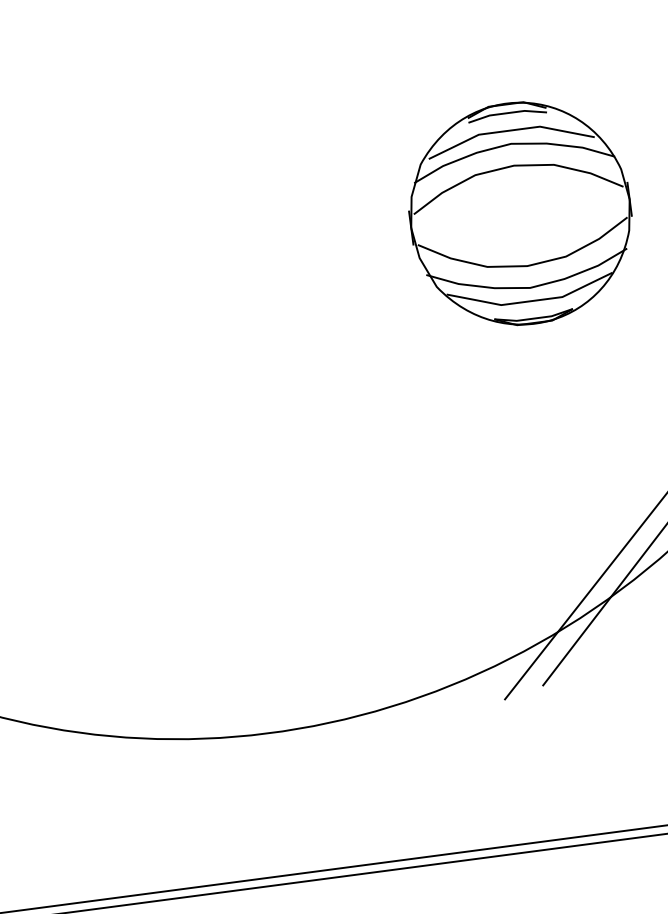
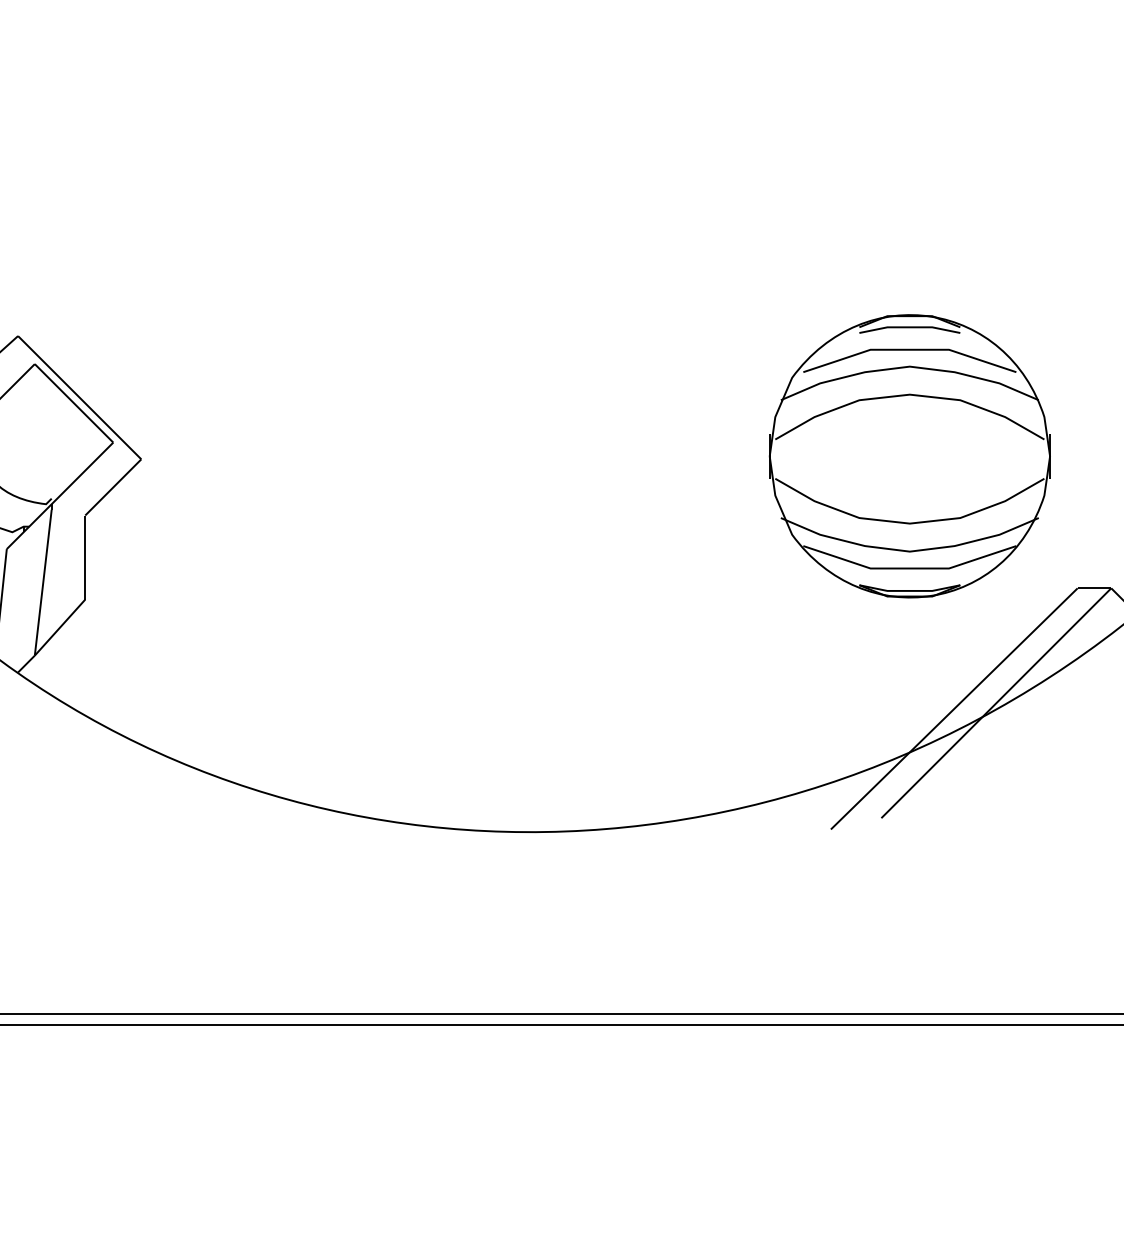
part: (520, 213) -> (909, 456), moved

